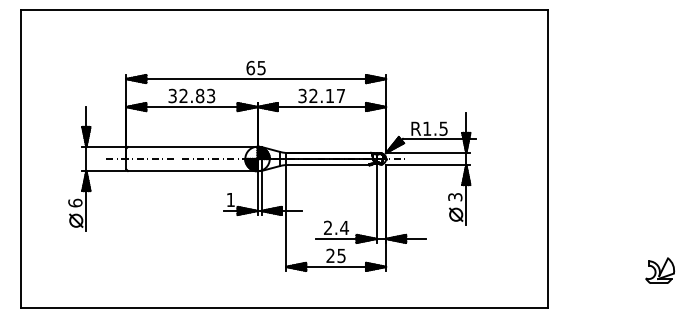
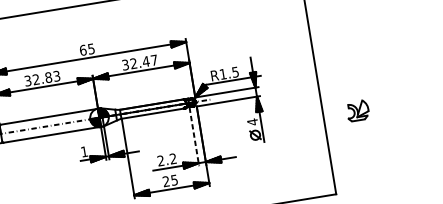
text: (329, 95) -> (145, 61), 32.17 -> 32.47
text: (455, 196) -> (252, 121), 3 -> 4
line: (376, 203) -> (194, 136), solid -> dashed
text: (344, 227) -> (173, 158), 2.4 -> 2.2
part: (659, 270) -> (357, 110), moved

